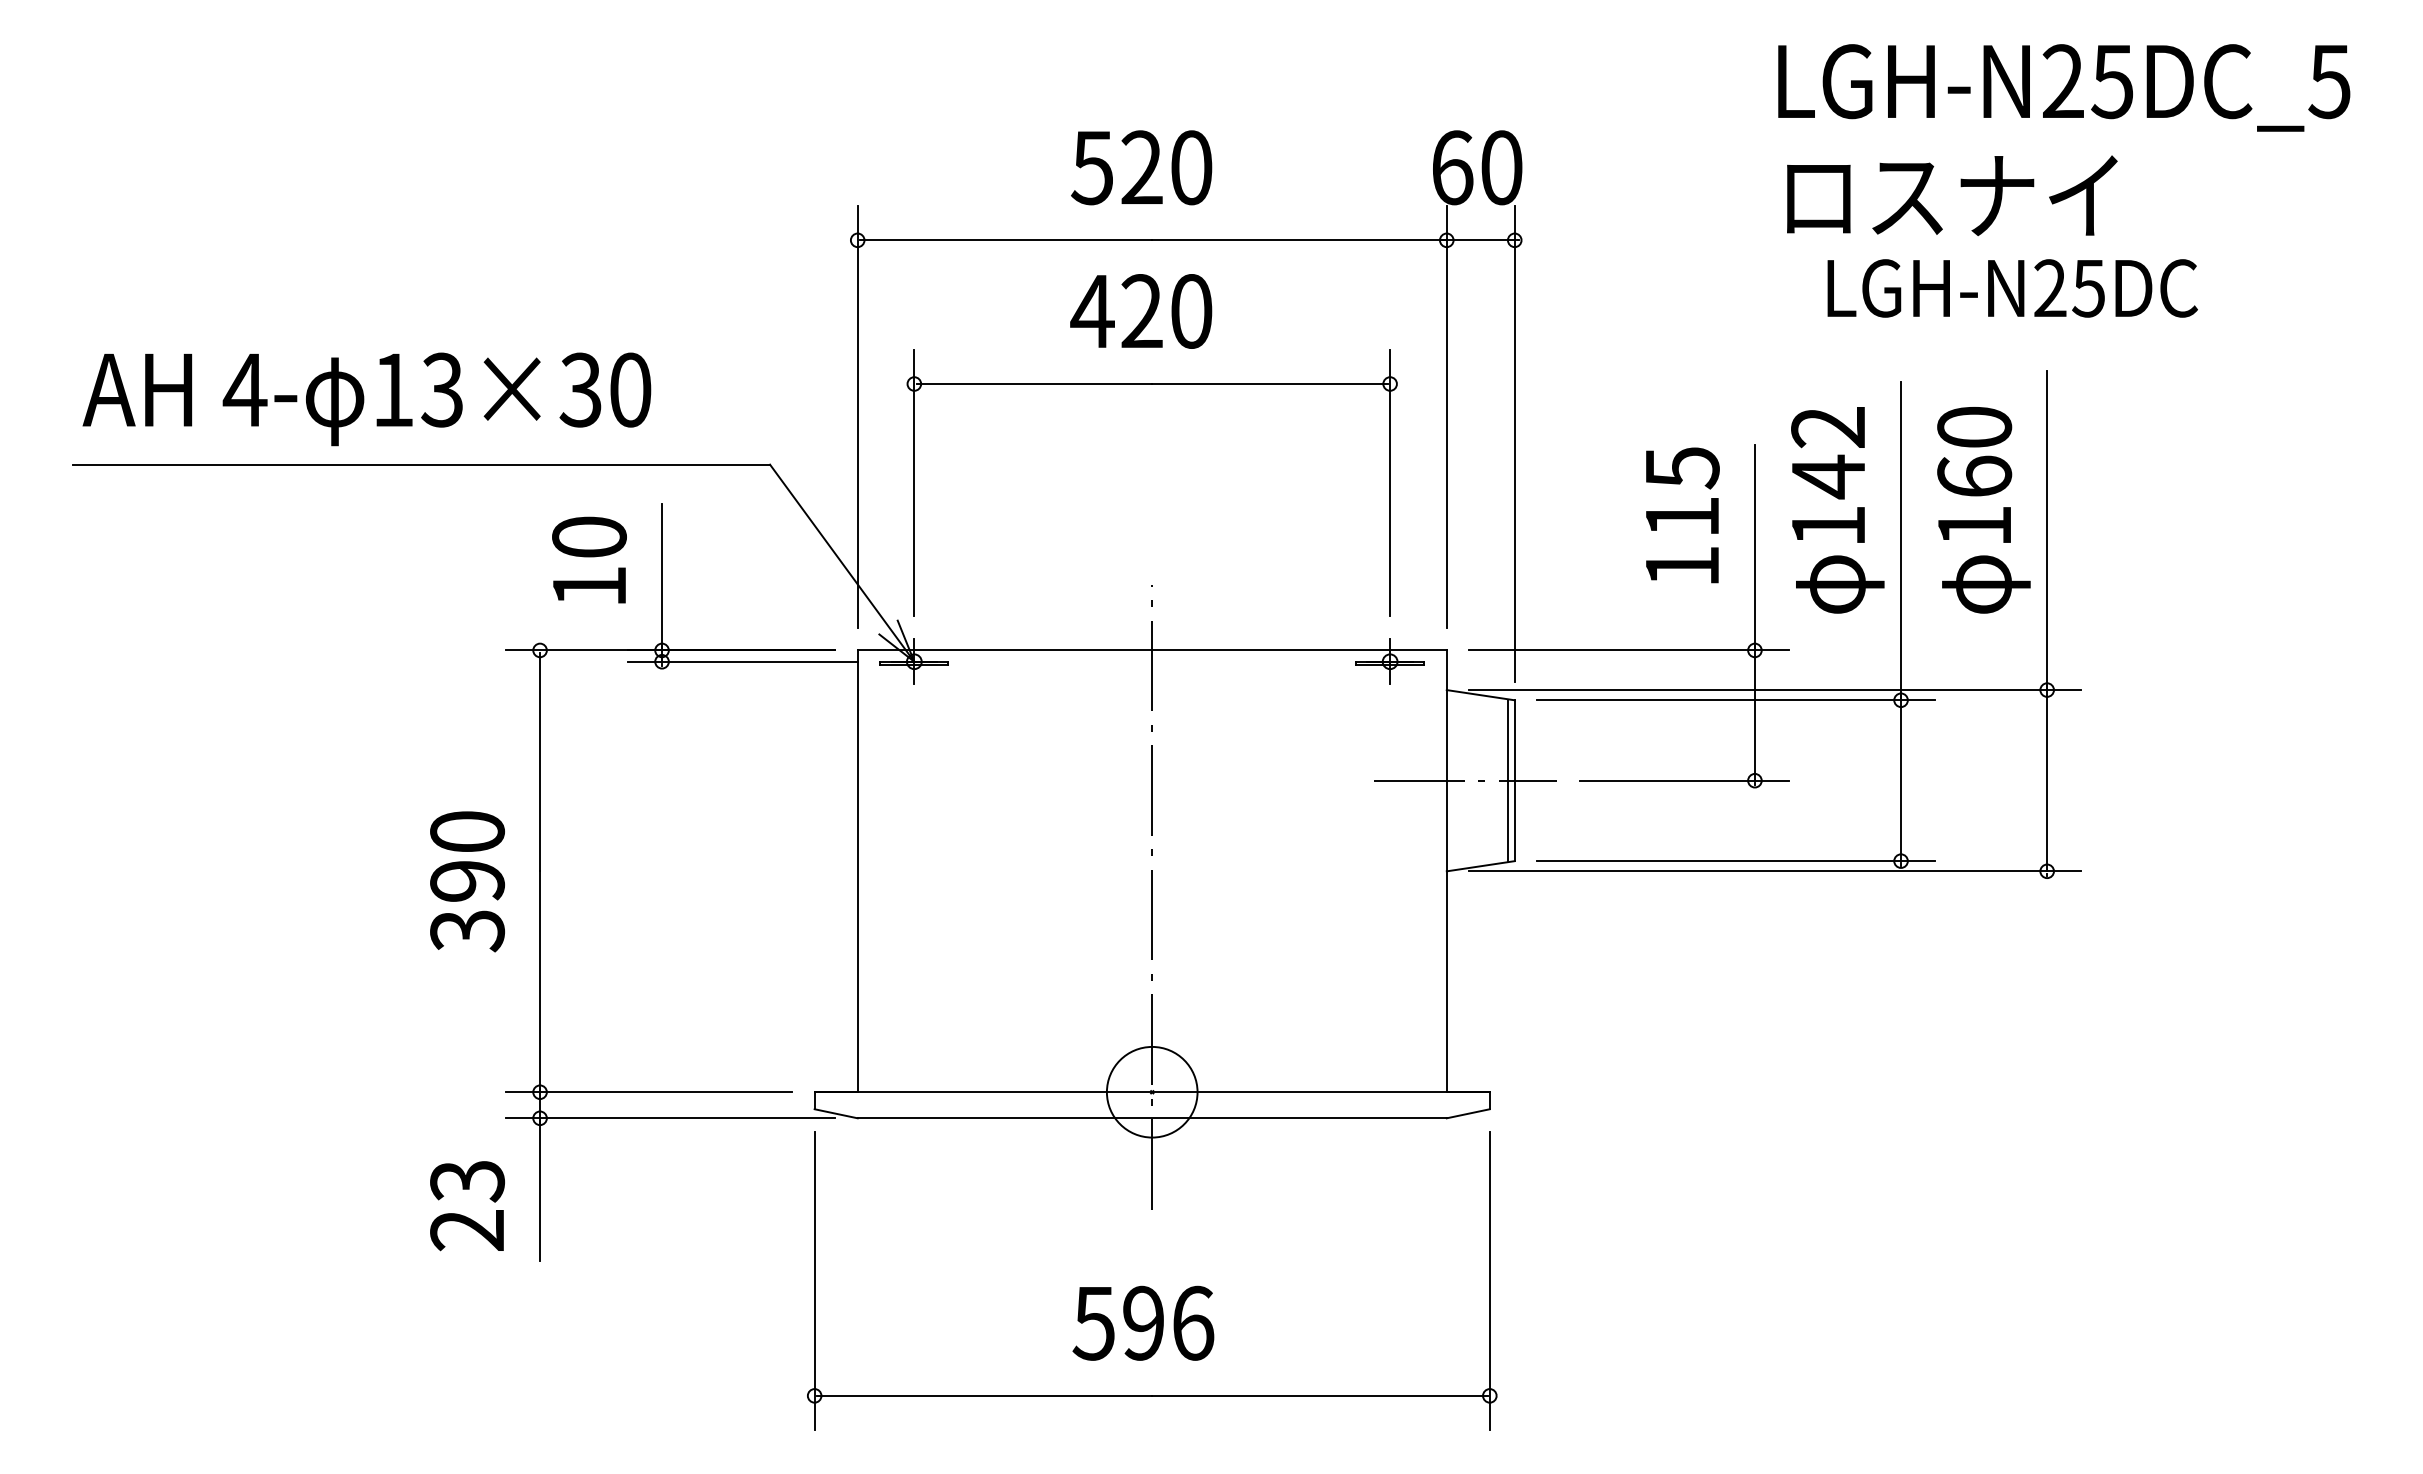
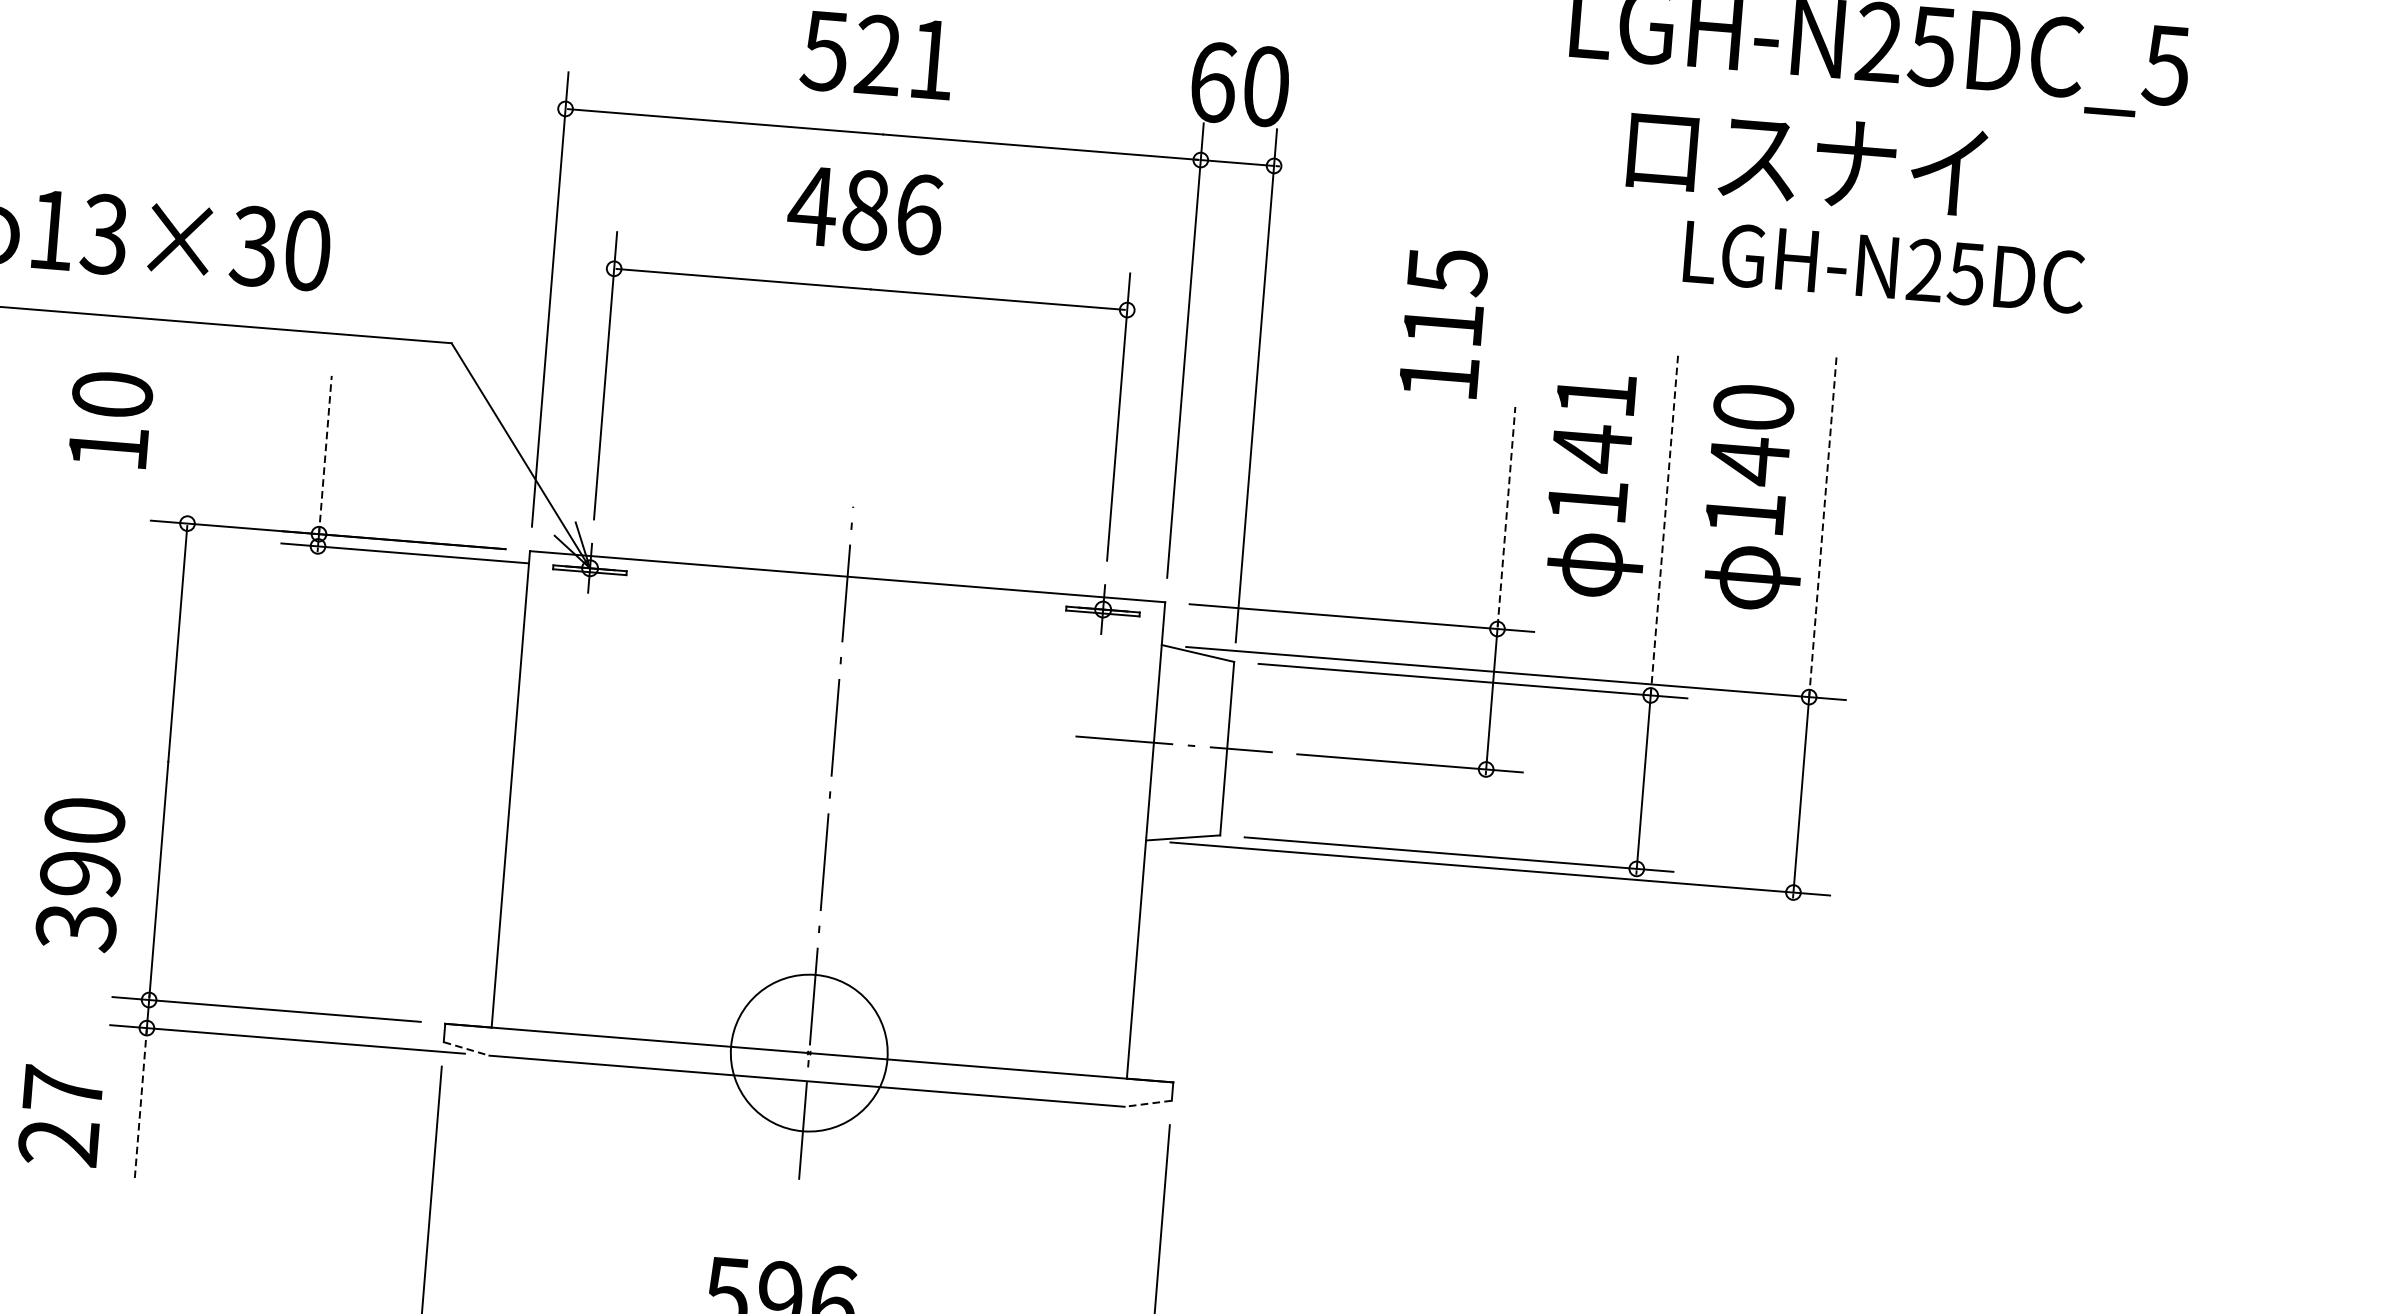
text: (1191, 167) -> (931, 59), 520 -> 521
text: (1952, 195) -> (1807, 160), moved
text: (2012, 288) -> (1884, 267), moved
text: (1166, 311) -> (892, 212), 420 -> 486
text: (1827, 427) -> (1595, 394), 142 -> 141
text: (1974, 476) -> (1749, 460), 160 -> 140
text: (1682, 515) -> (1443, 323), moved
line: (2047, 530) -> (1823, 525), solid -> dashed
line: (1901, 540) -> (1665, 523), solid -> dashed
line: (1754, 546) -> (1506, 516), solid -> dashed
text: (589, 559) -> (110, 418), moved
line: (662, 576) -> (325, 454), solid -> dashed
line: (1507, 780) -> (1219, 747), removed
text: (467, 881) -> (80, 874), moved
circle: (1151, 1091) -> (808, 1052), size x1.6
line: (836, 1113) -> (466, 1048), solid -> dashed
line: (1468, 1113) -> (1148, 1103), solid -> dashed
text: (467, 1181) -> (63, 1089), 23 -> 27
line: (540, 1189) -> (141, 1104), solid -> dashed

